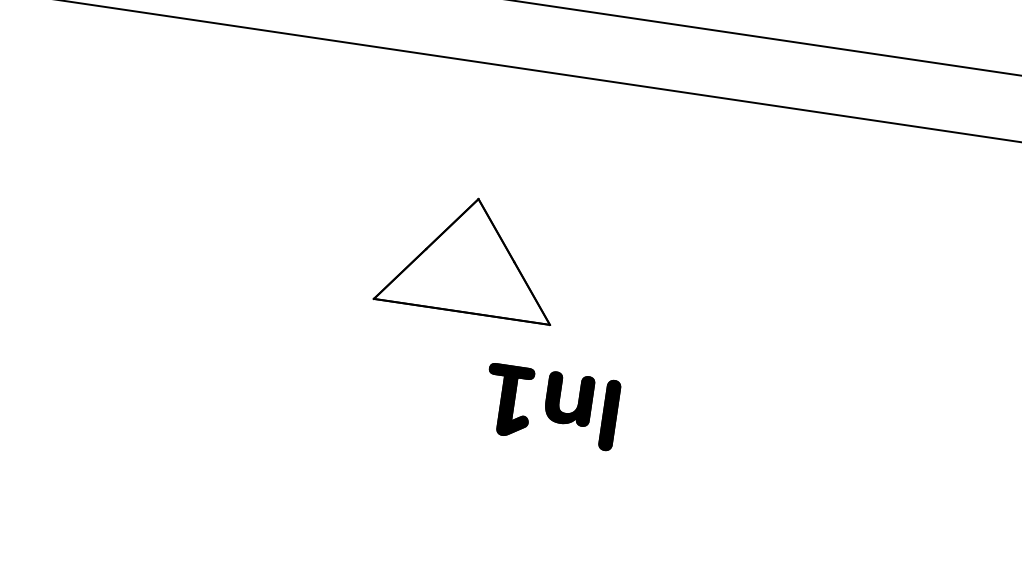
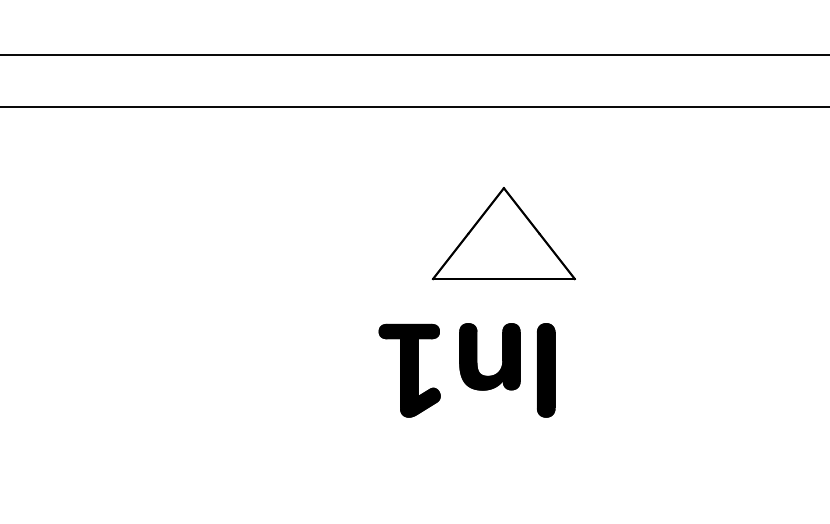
part: (469, 255) -> (503, 233), moved
part: (550, 406) -> (466, 370), size x1.67

